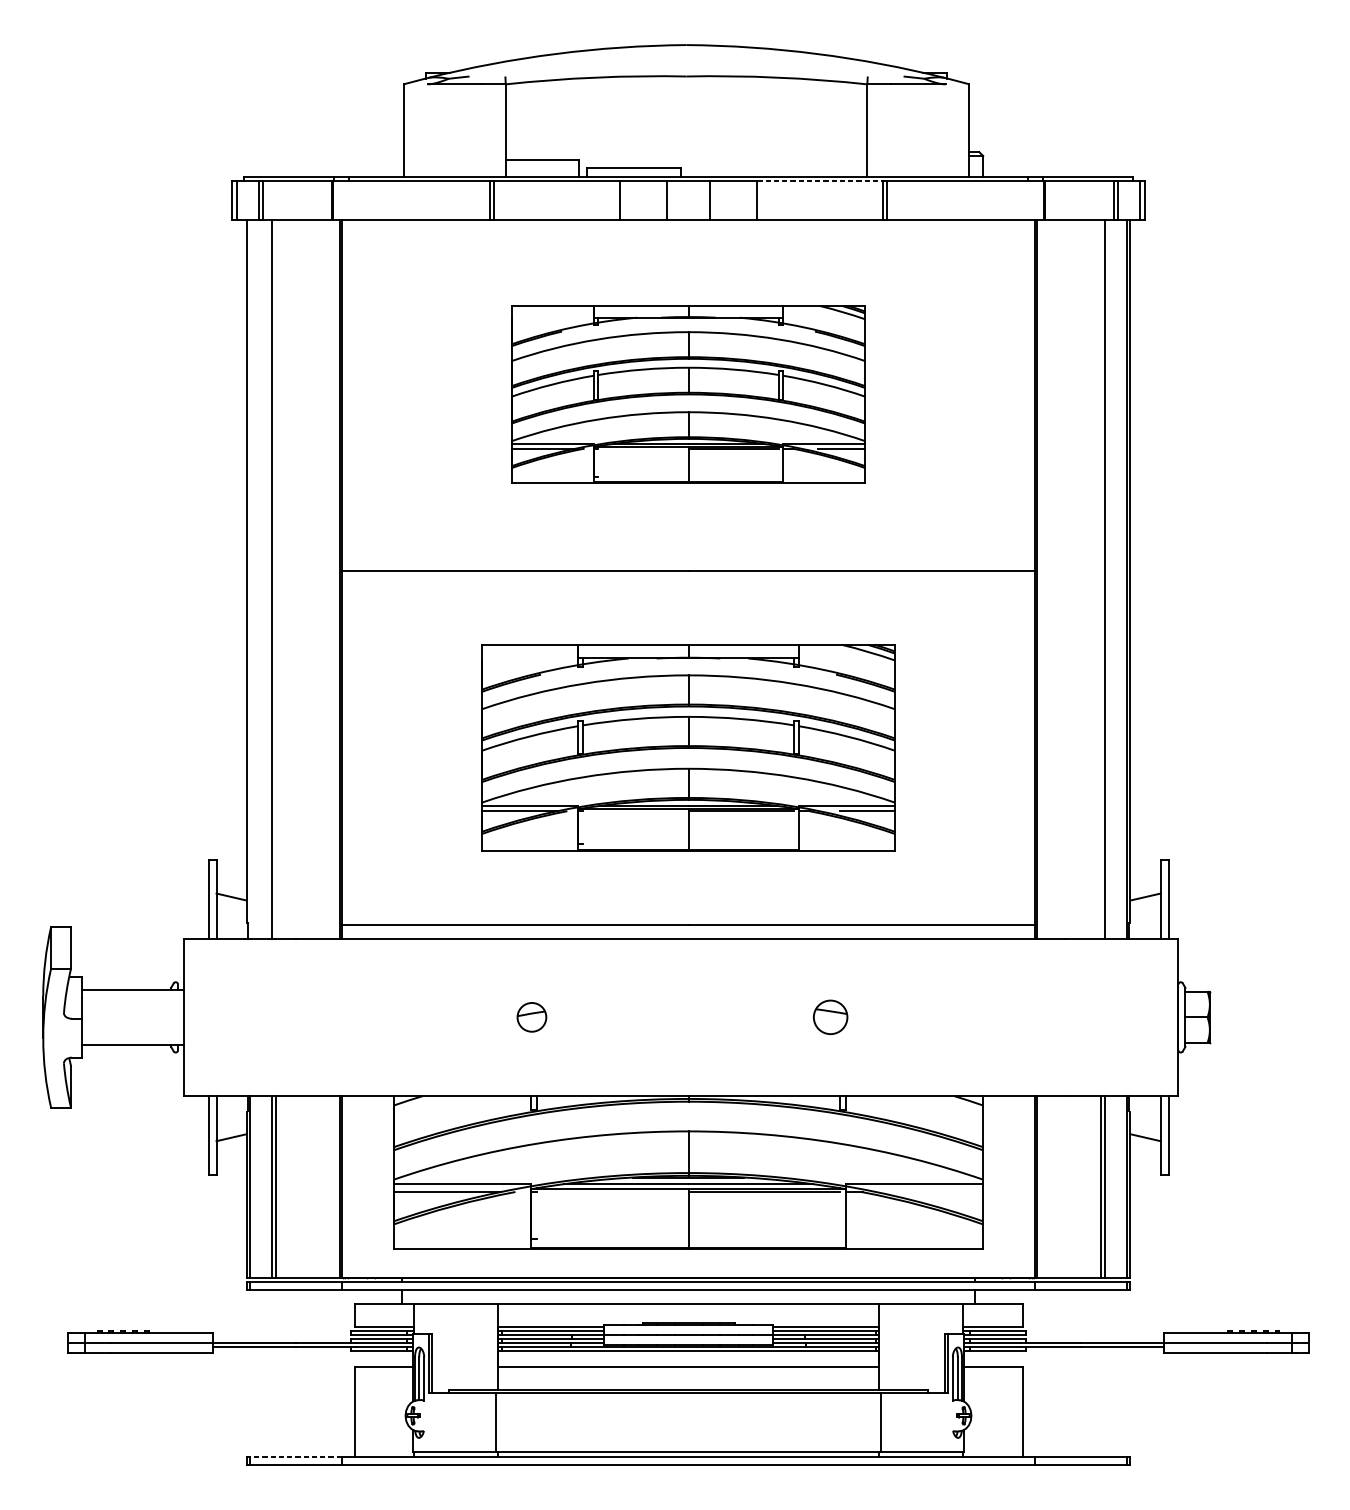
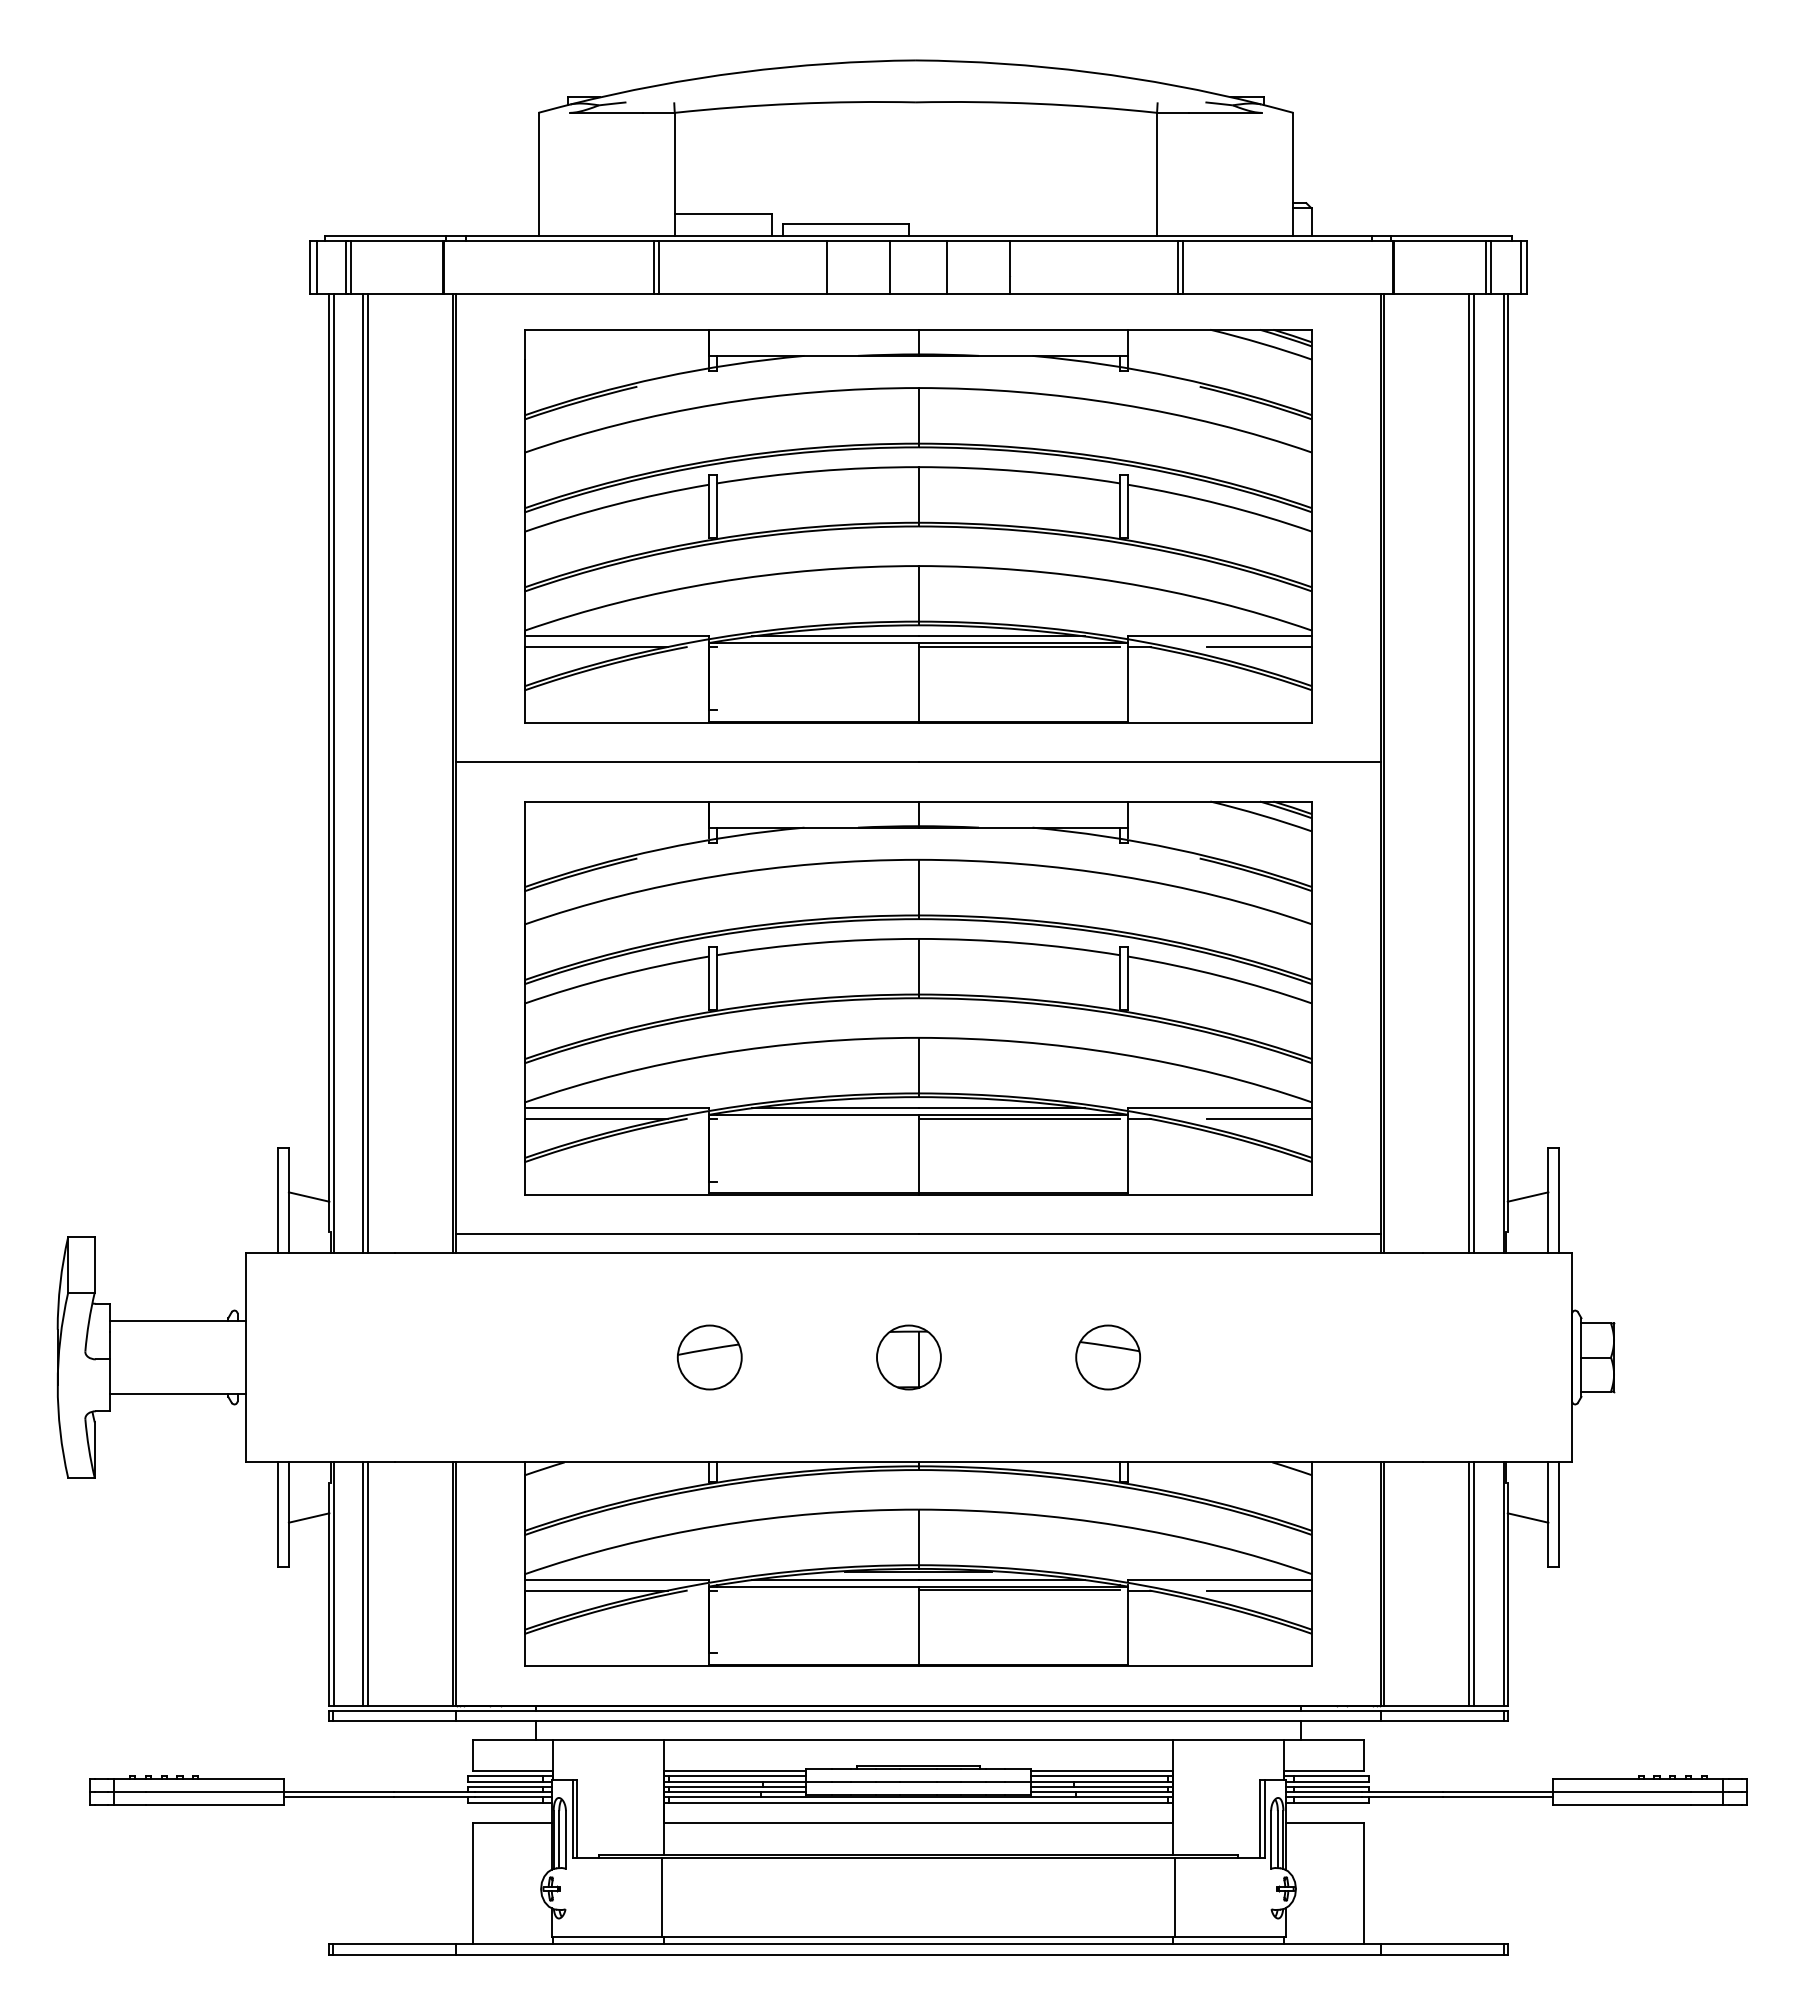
line: (820, 180) -> (1094, 241), dashed -> solid
part: (688, 394) -> (918, 526), size x1.67
line: (249, 578) -> (333, 772), added
line: (275, 578) -> (367, 772), added
line: (1101, 578) -> (1469, 772), added
part: (688, 747) -> (918, 997), size x1.43
part: (531, 1017) -> (709, 1357), size x1.67
part: (680, 1017) -> (908, 1357), added
part: (830, 1017) -> (1107, 1357), size x1.43
line: (943, 1192) -> (1258, 1590), added
line: (295, 1457) -> (394, 1944), dashed -> solid

